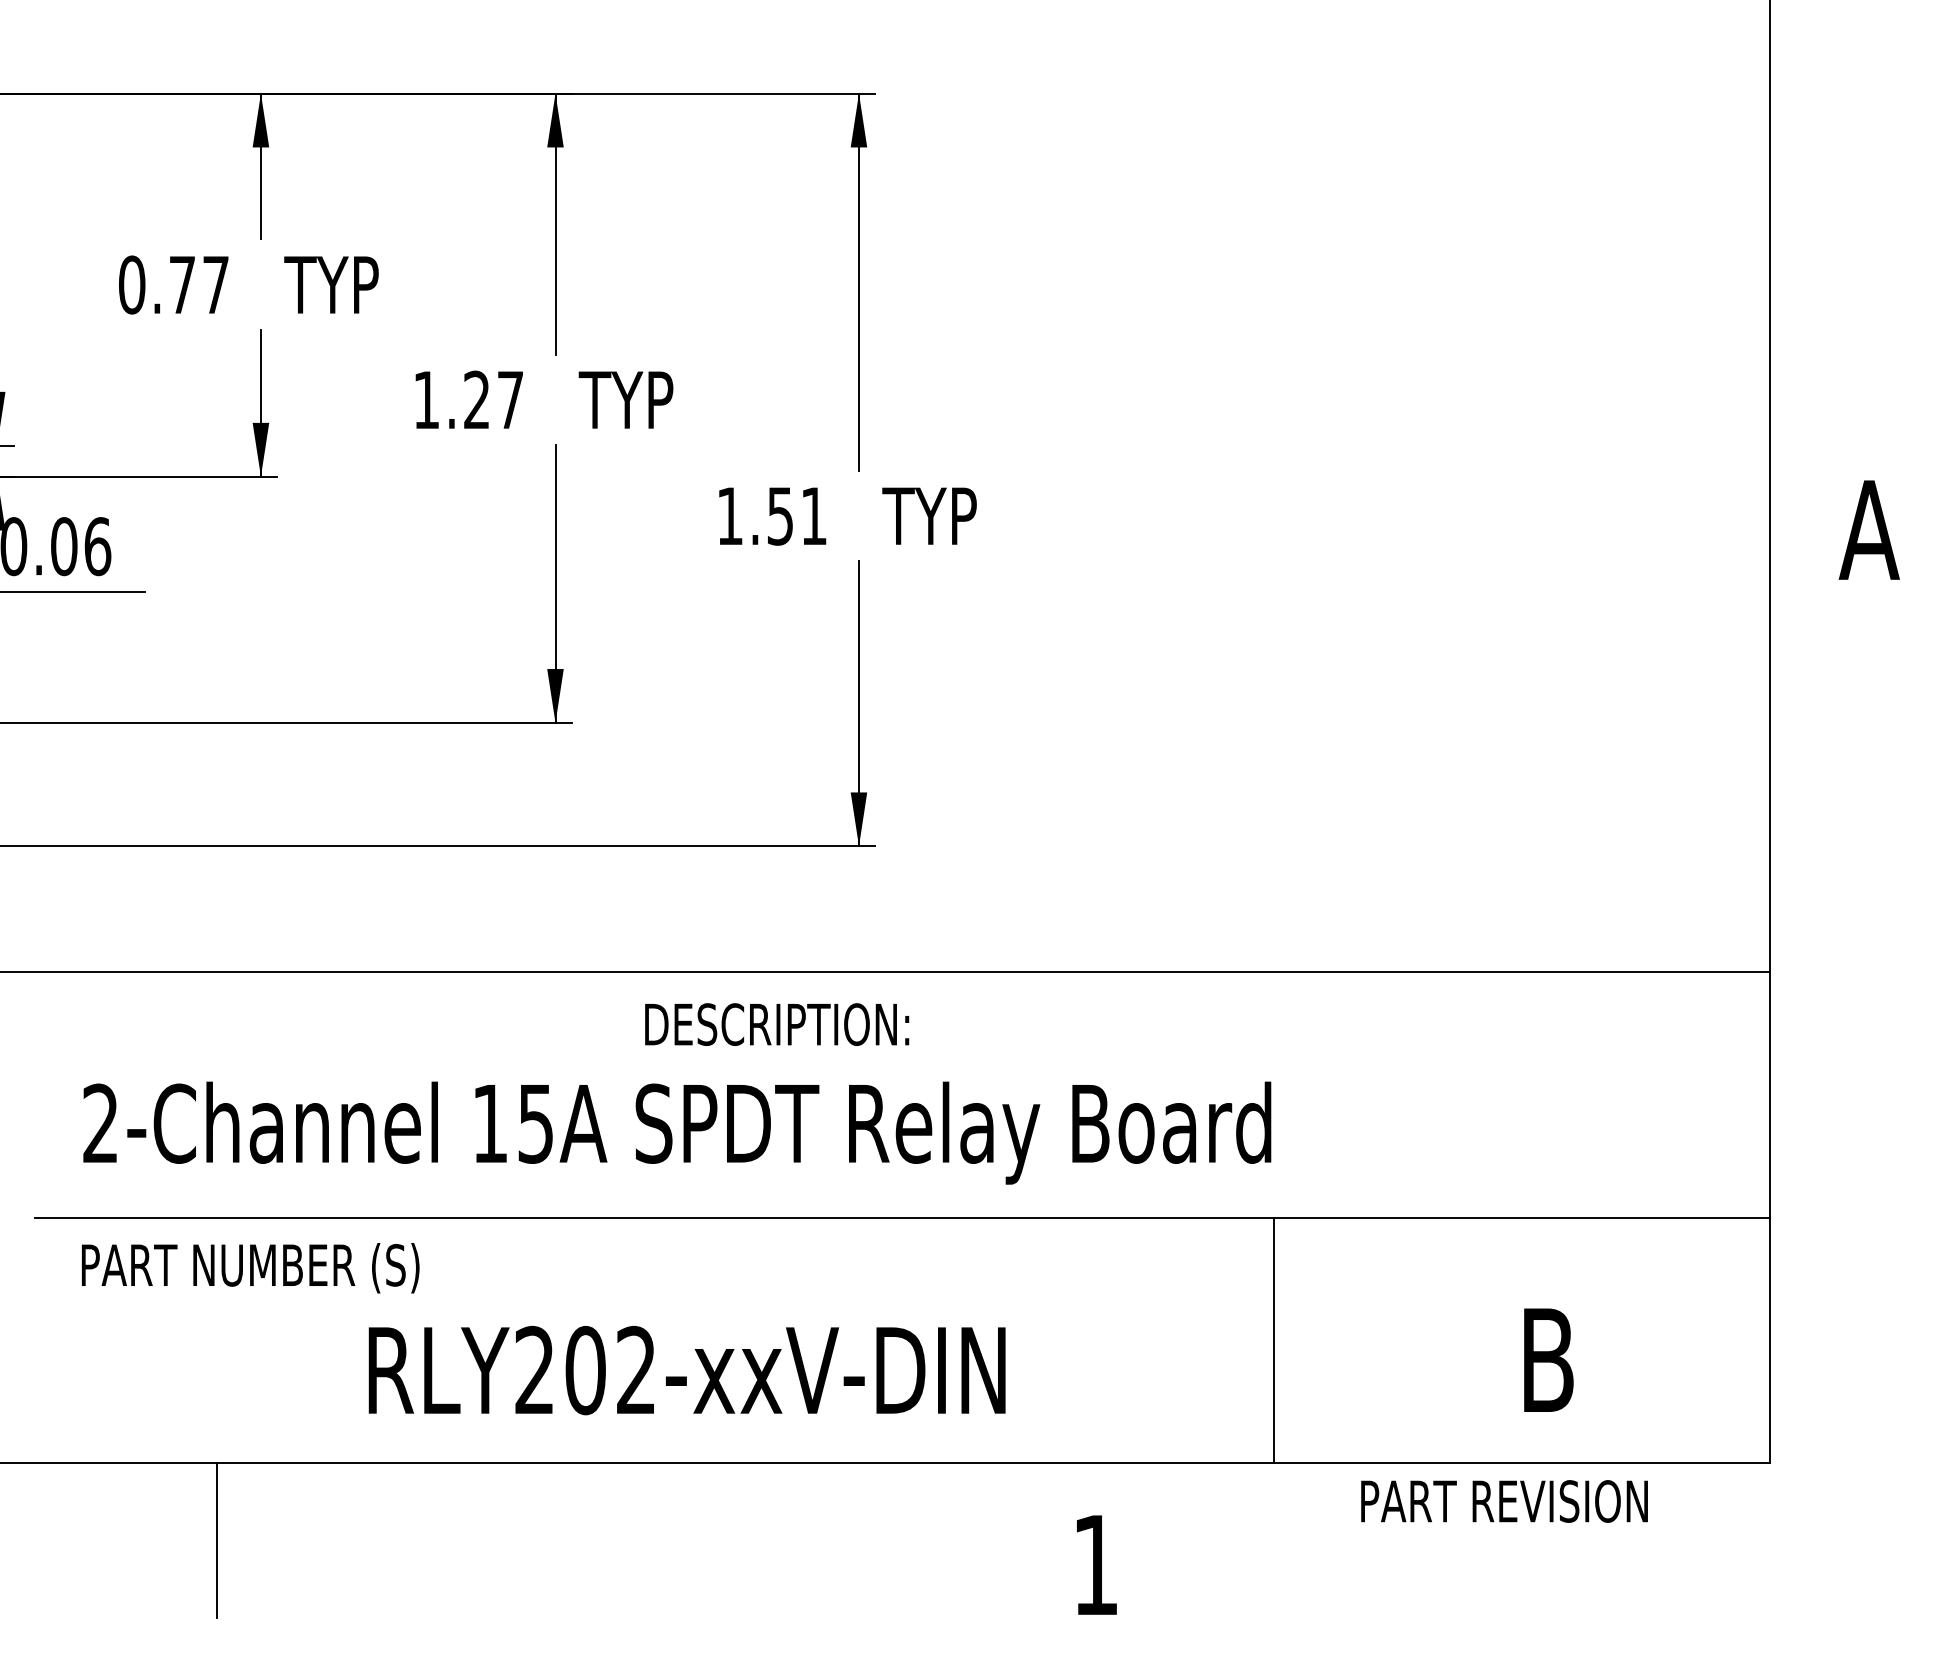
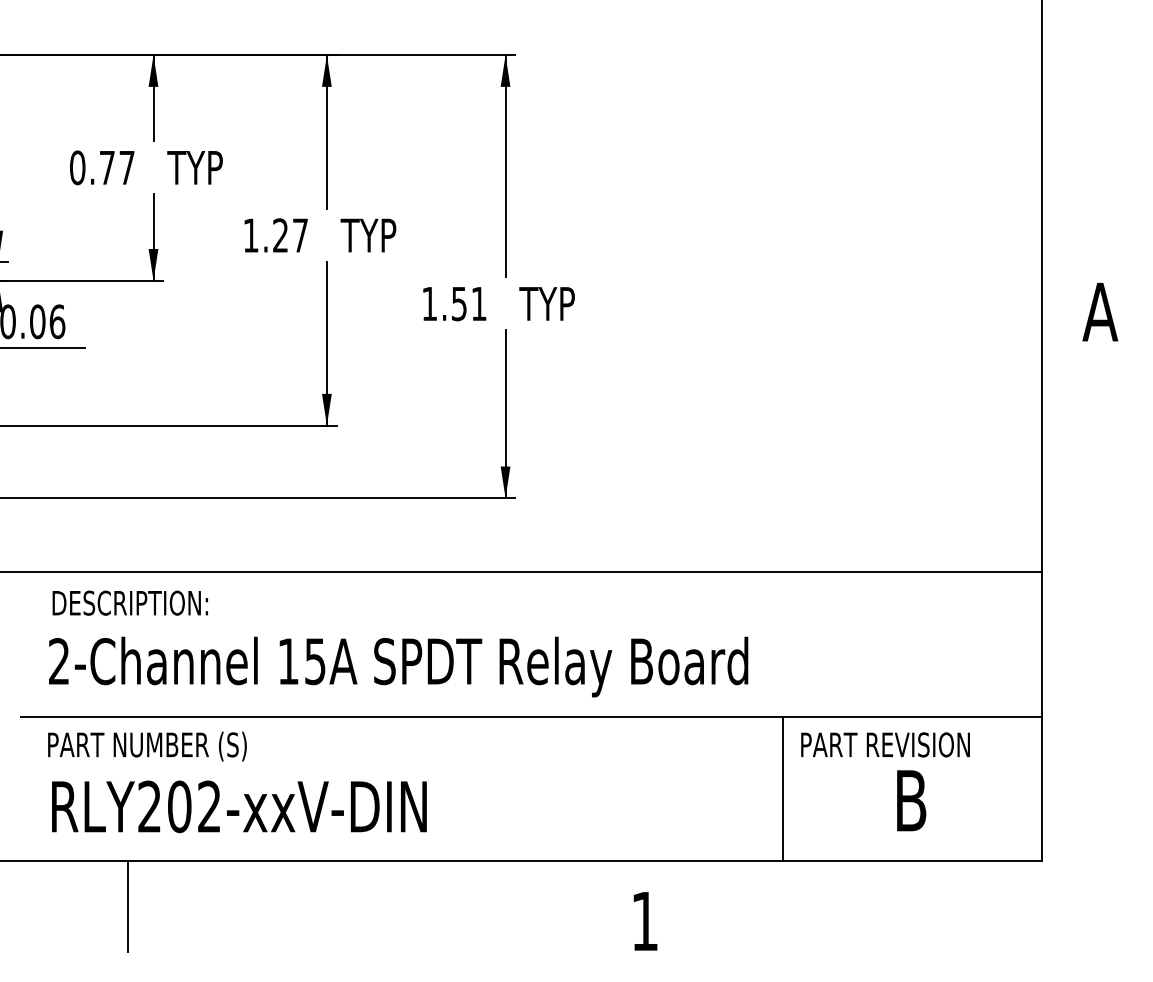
text: (775, 1023) -> (129, 602), moved
line: (1273, 1339) -> (782, 788), moved
text: (687, 1369) -> (239, 806), moved
text: (1504, 1500) -> (885, 744), moved

